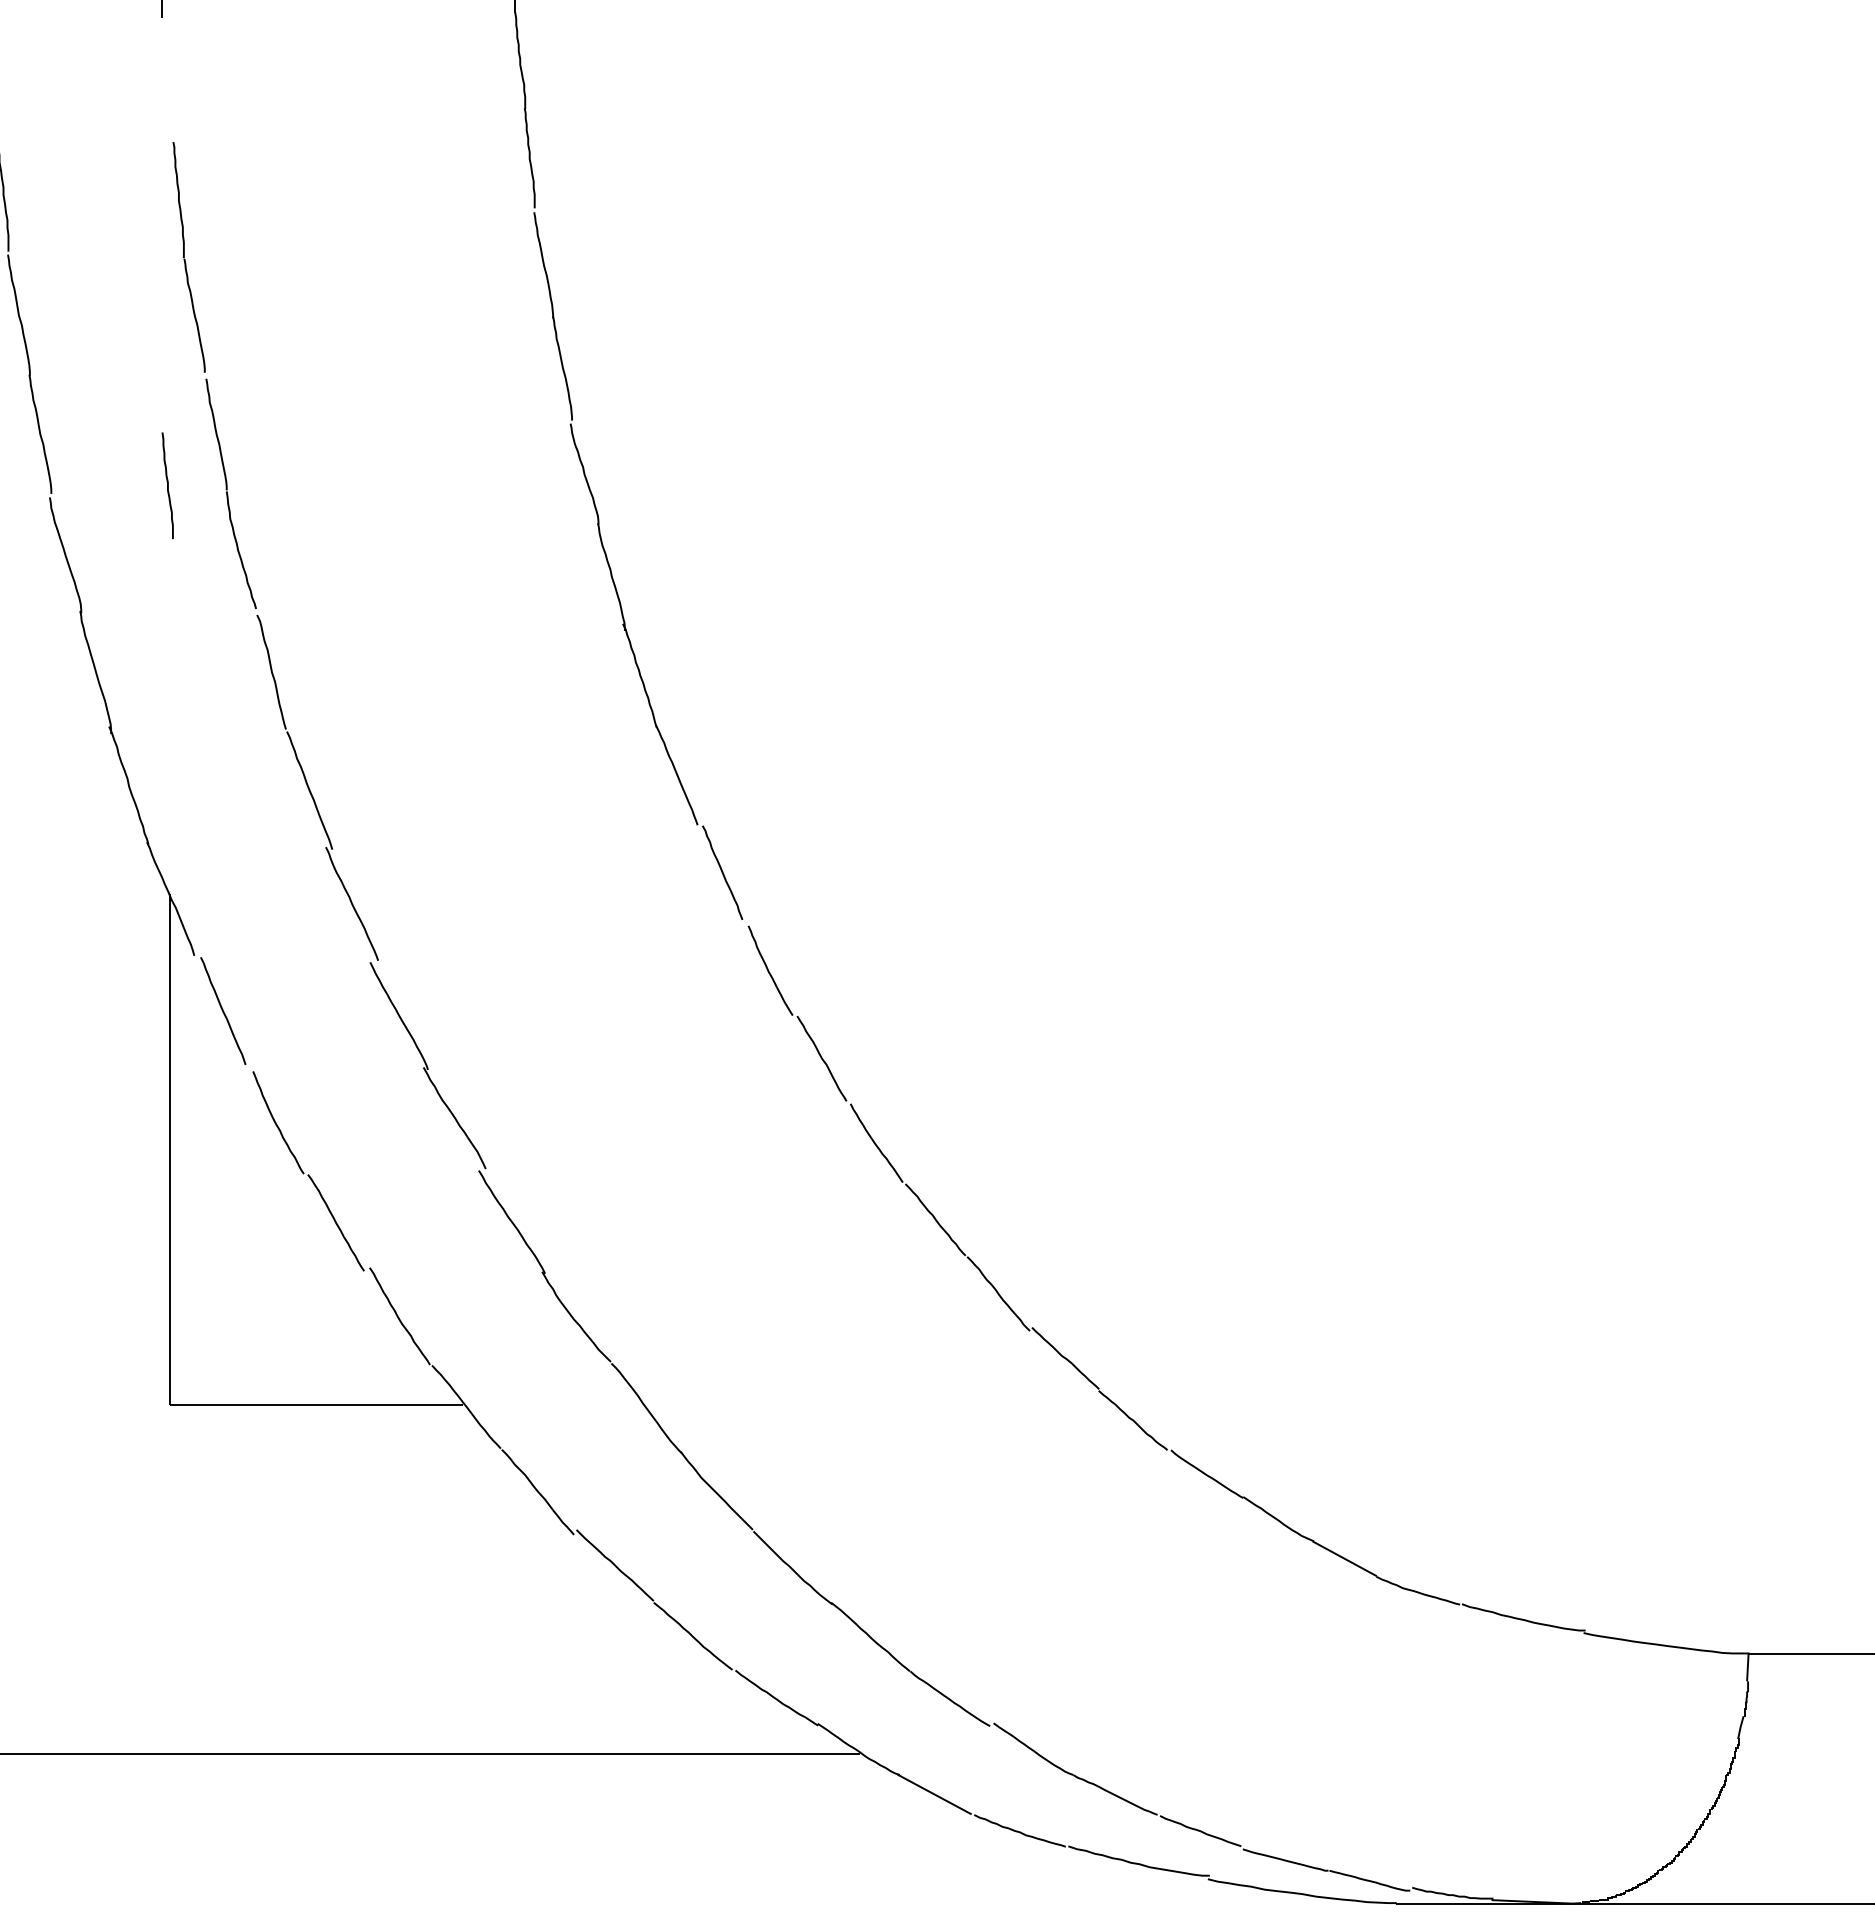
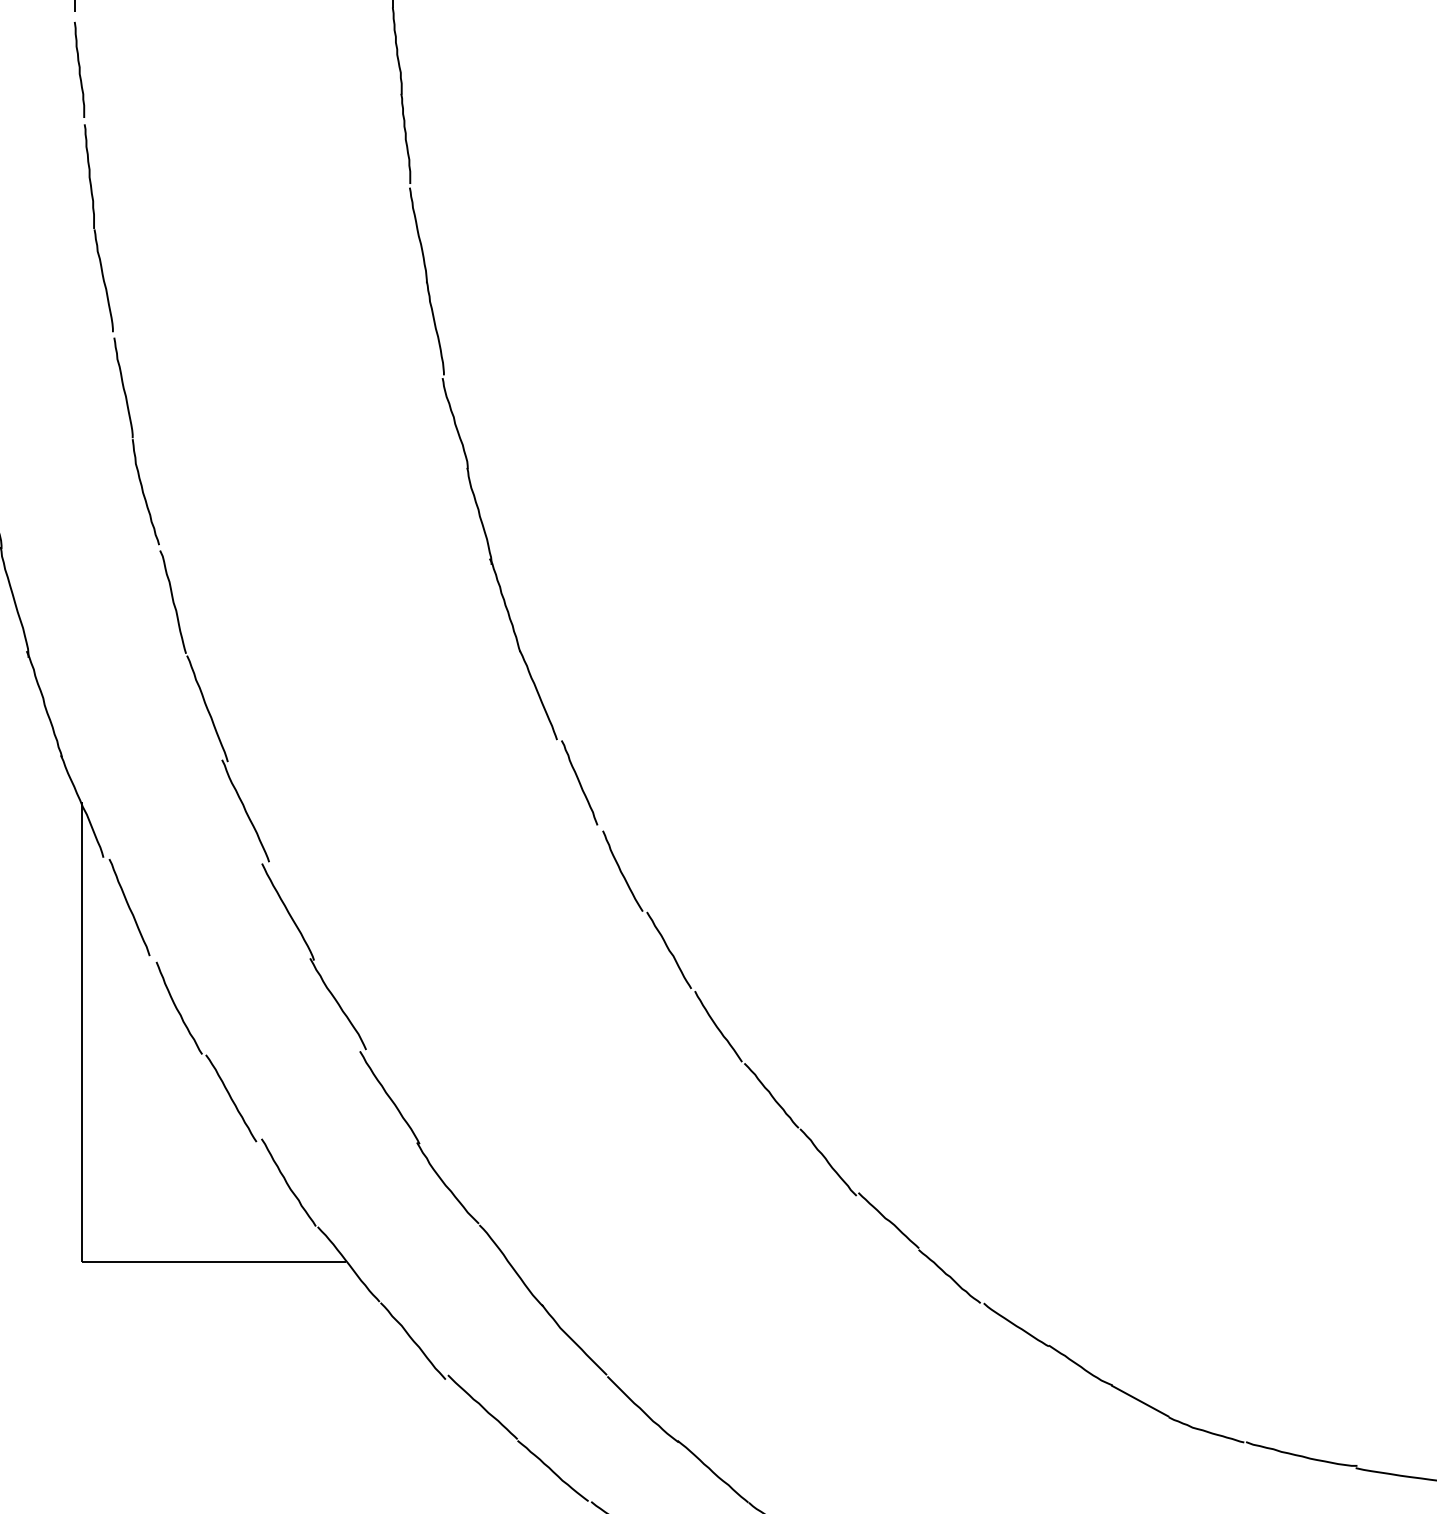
curve: (167, 485) -> (79, 69), moved

